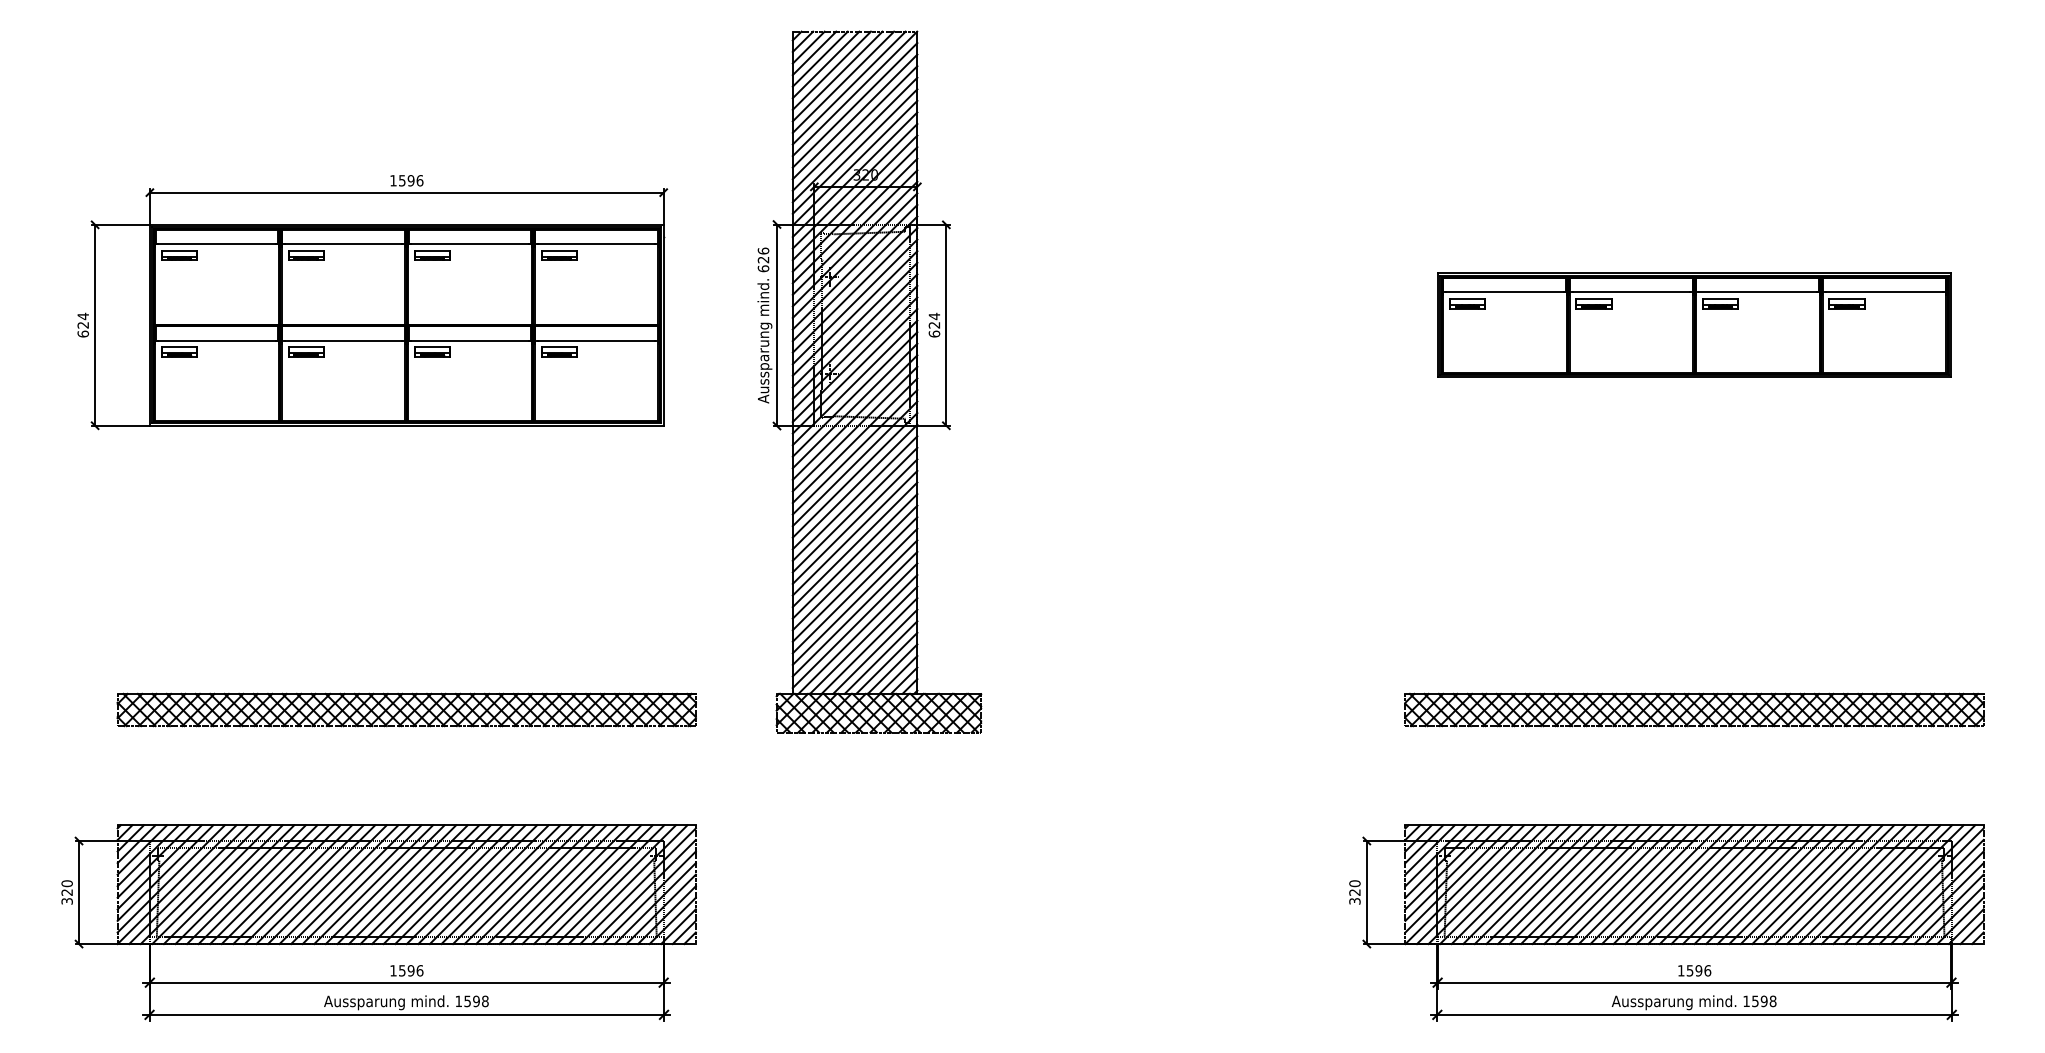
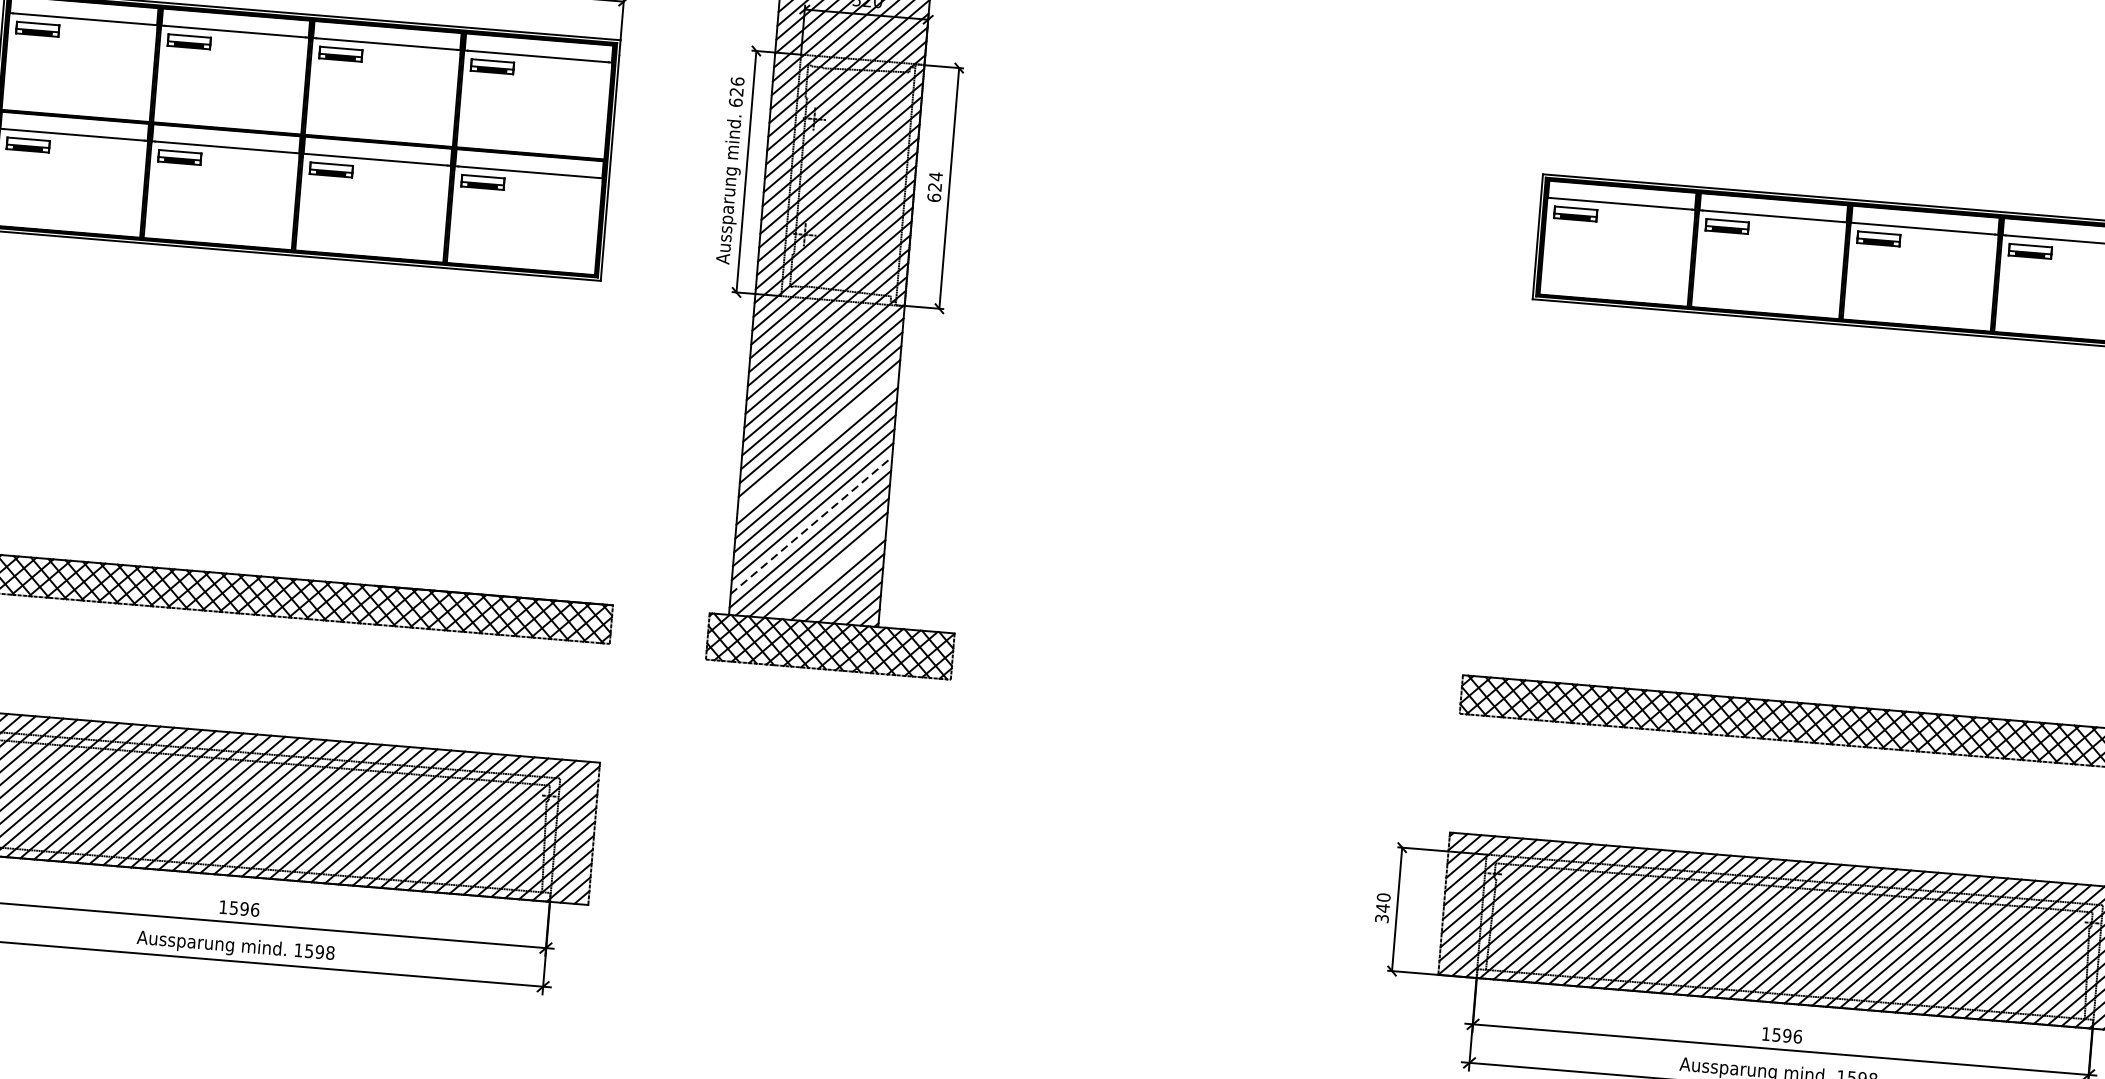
line: (854, 544) -> (817, 441), removed
line: (855, 613) -> (812, 524), solid -> dashed
line: (875, 651) -> (832, 572), removed
text: (1354, 892) -> (1382, 908), 320 -> 340

